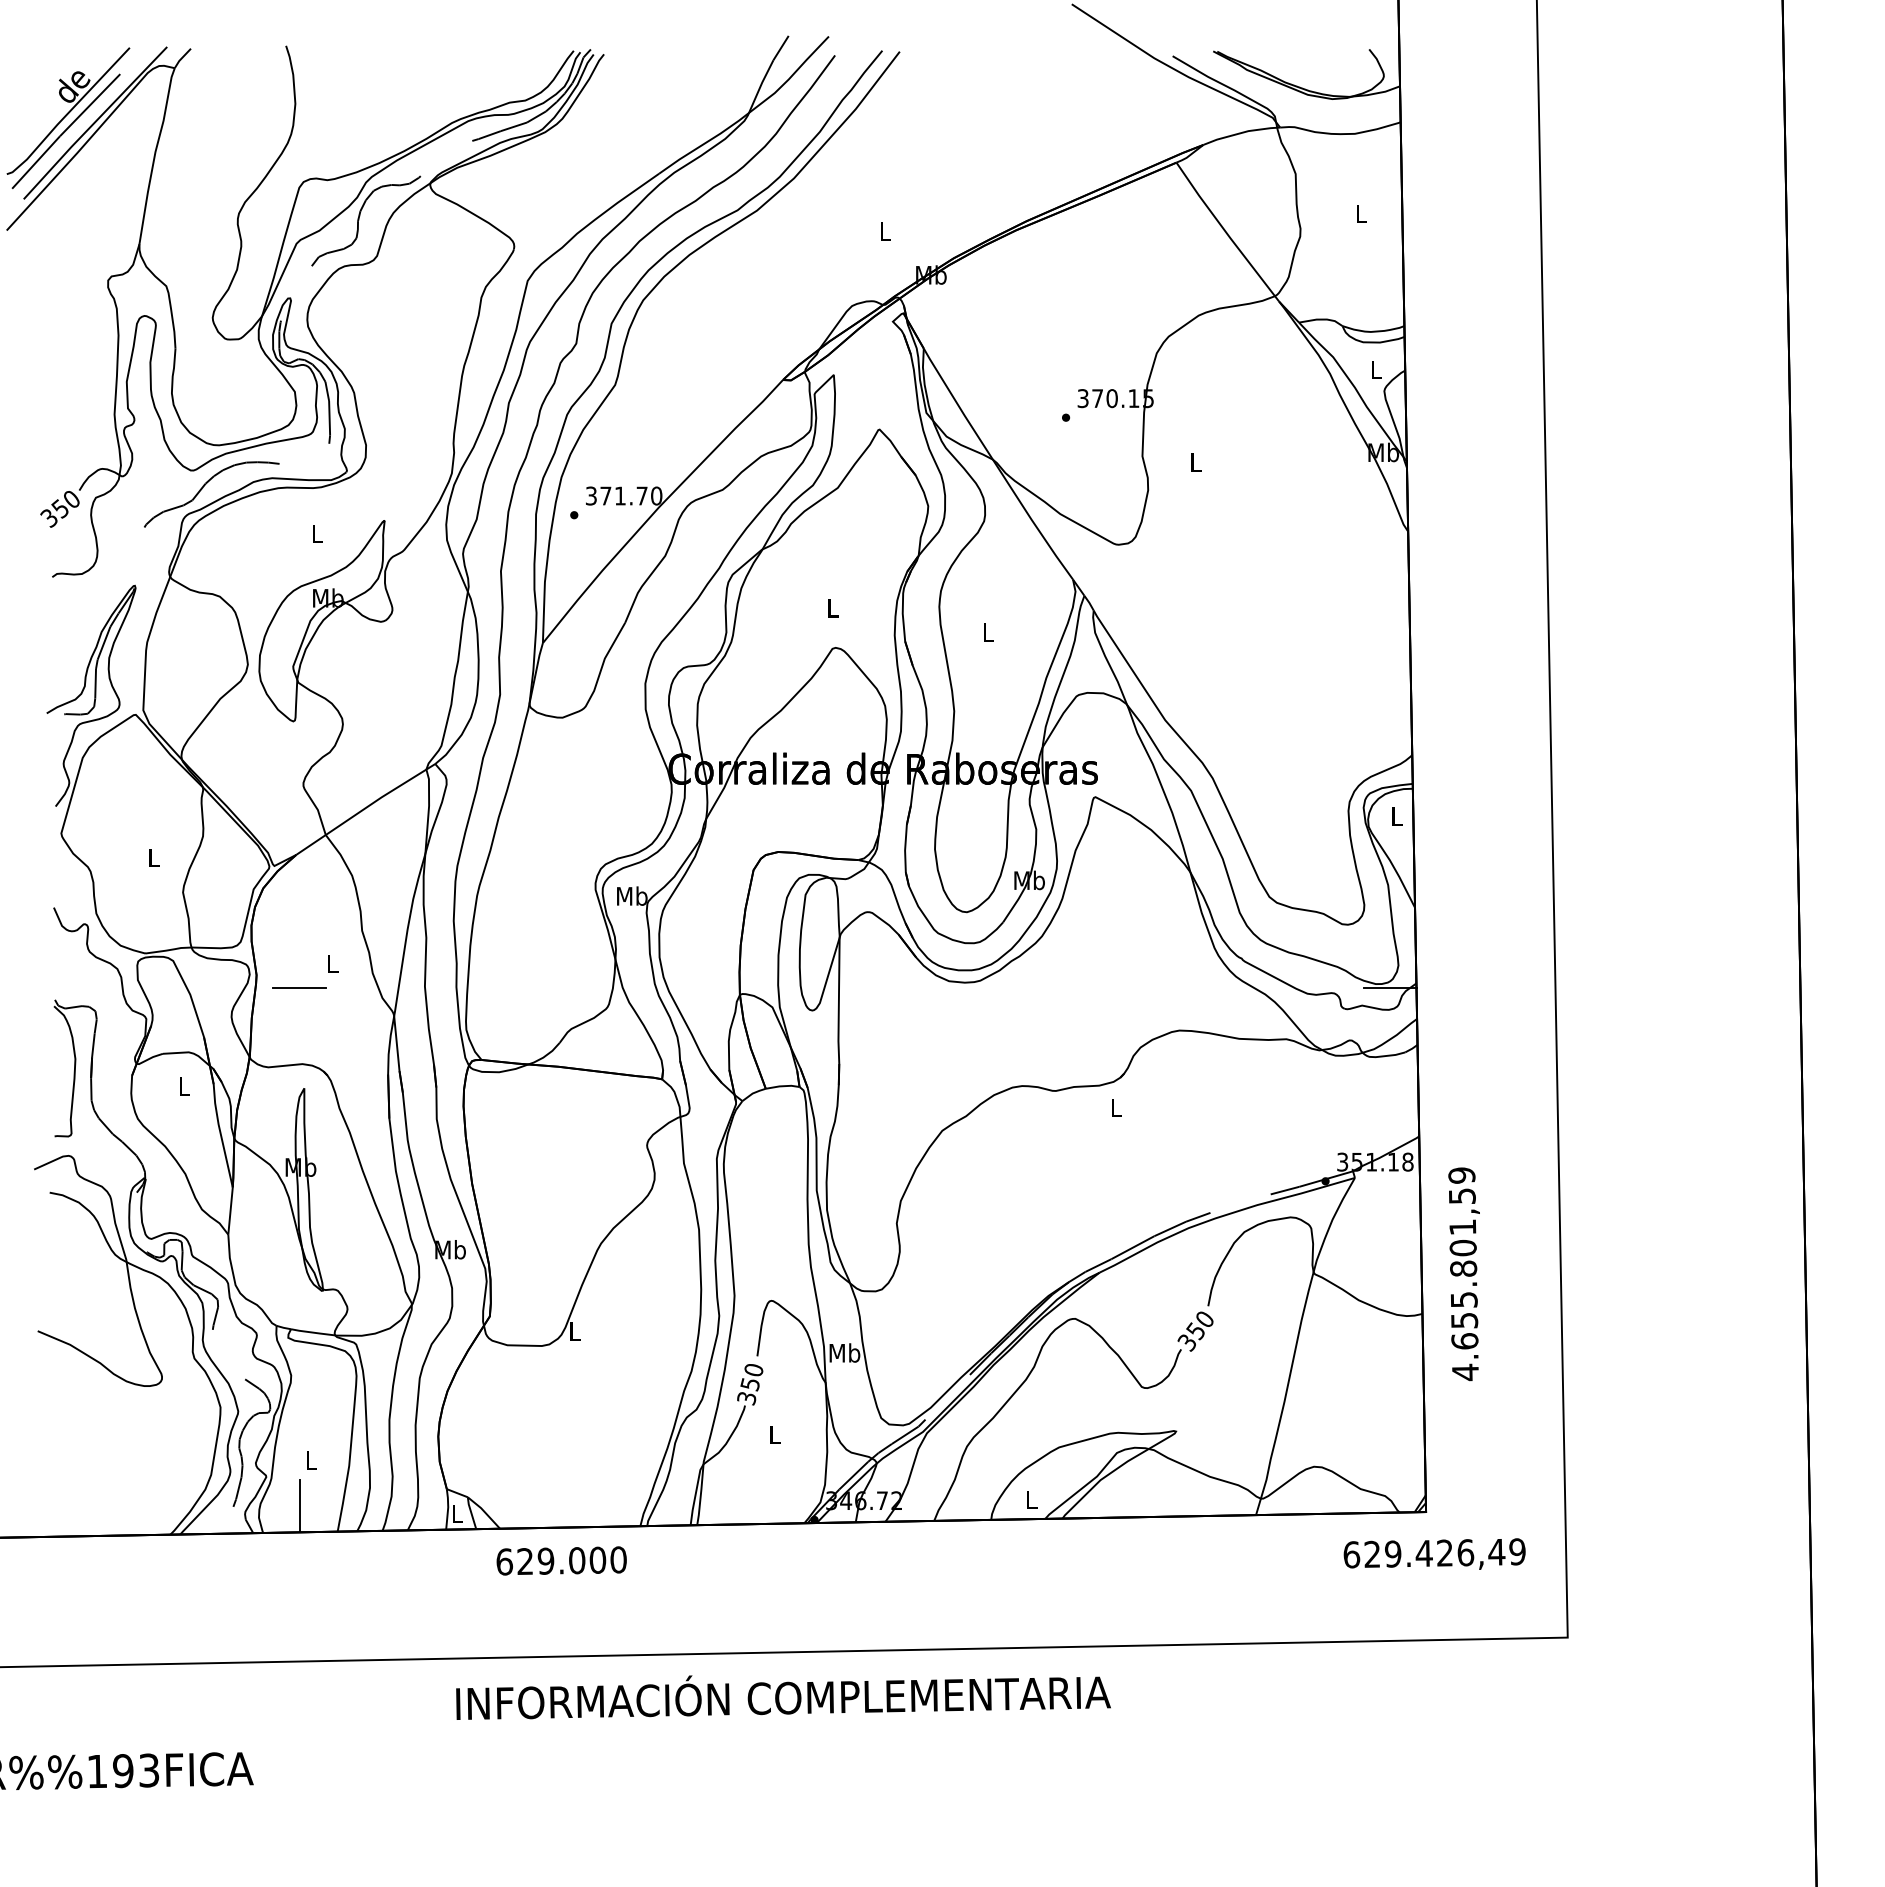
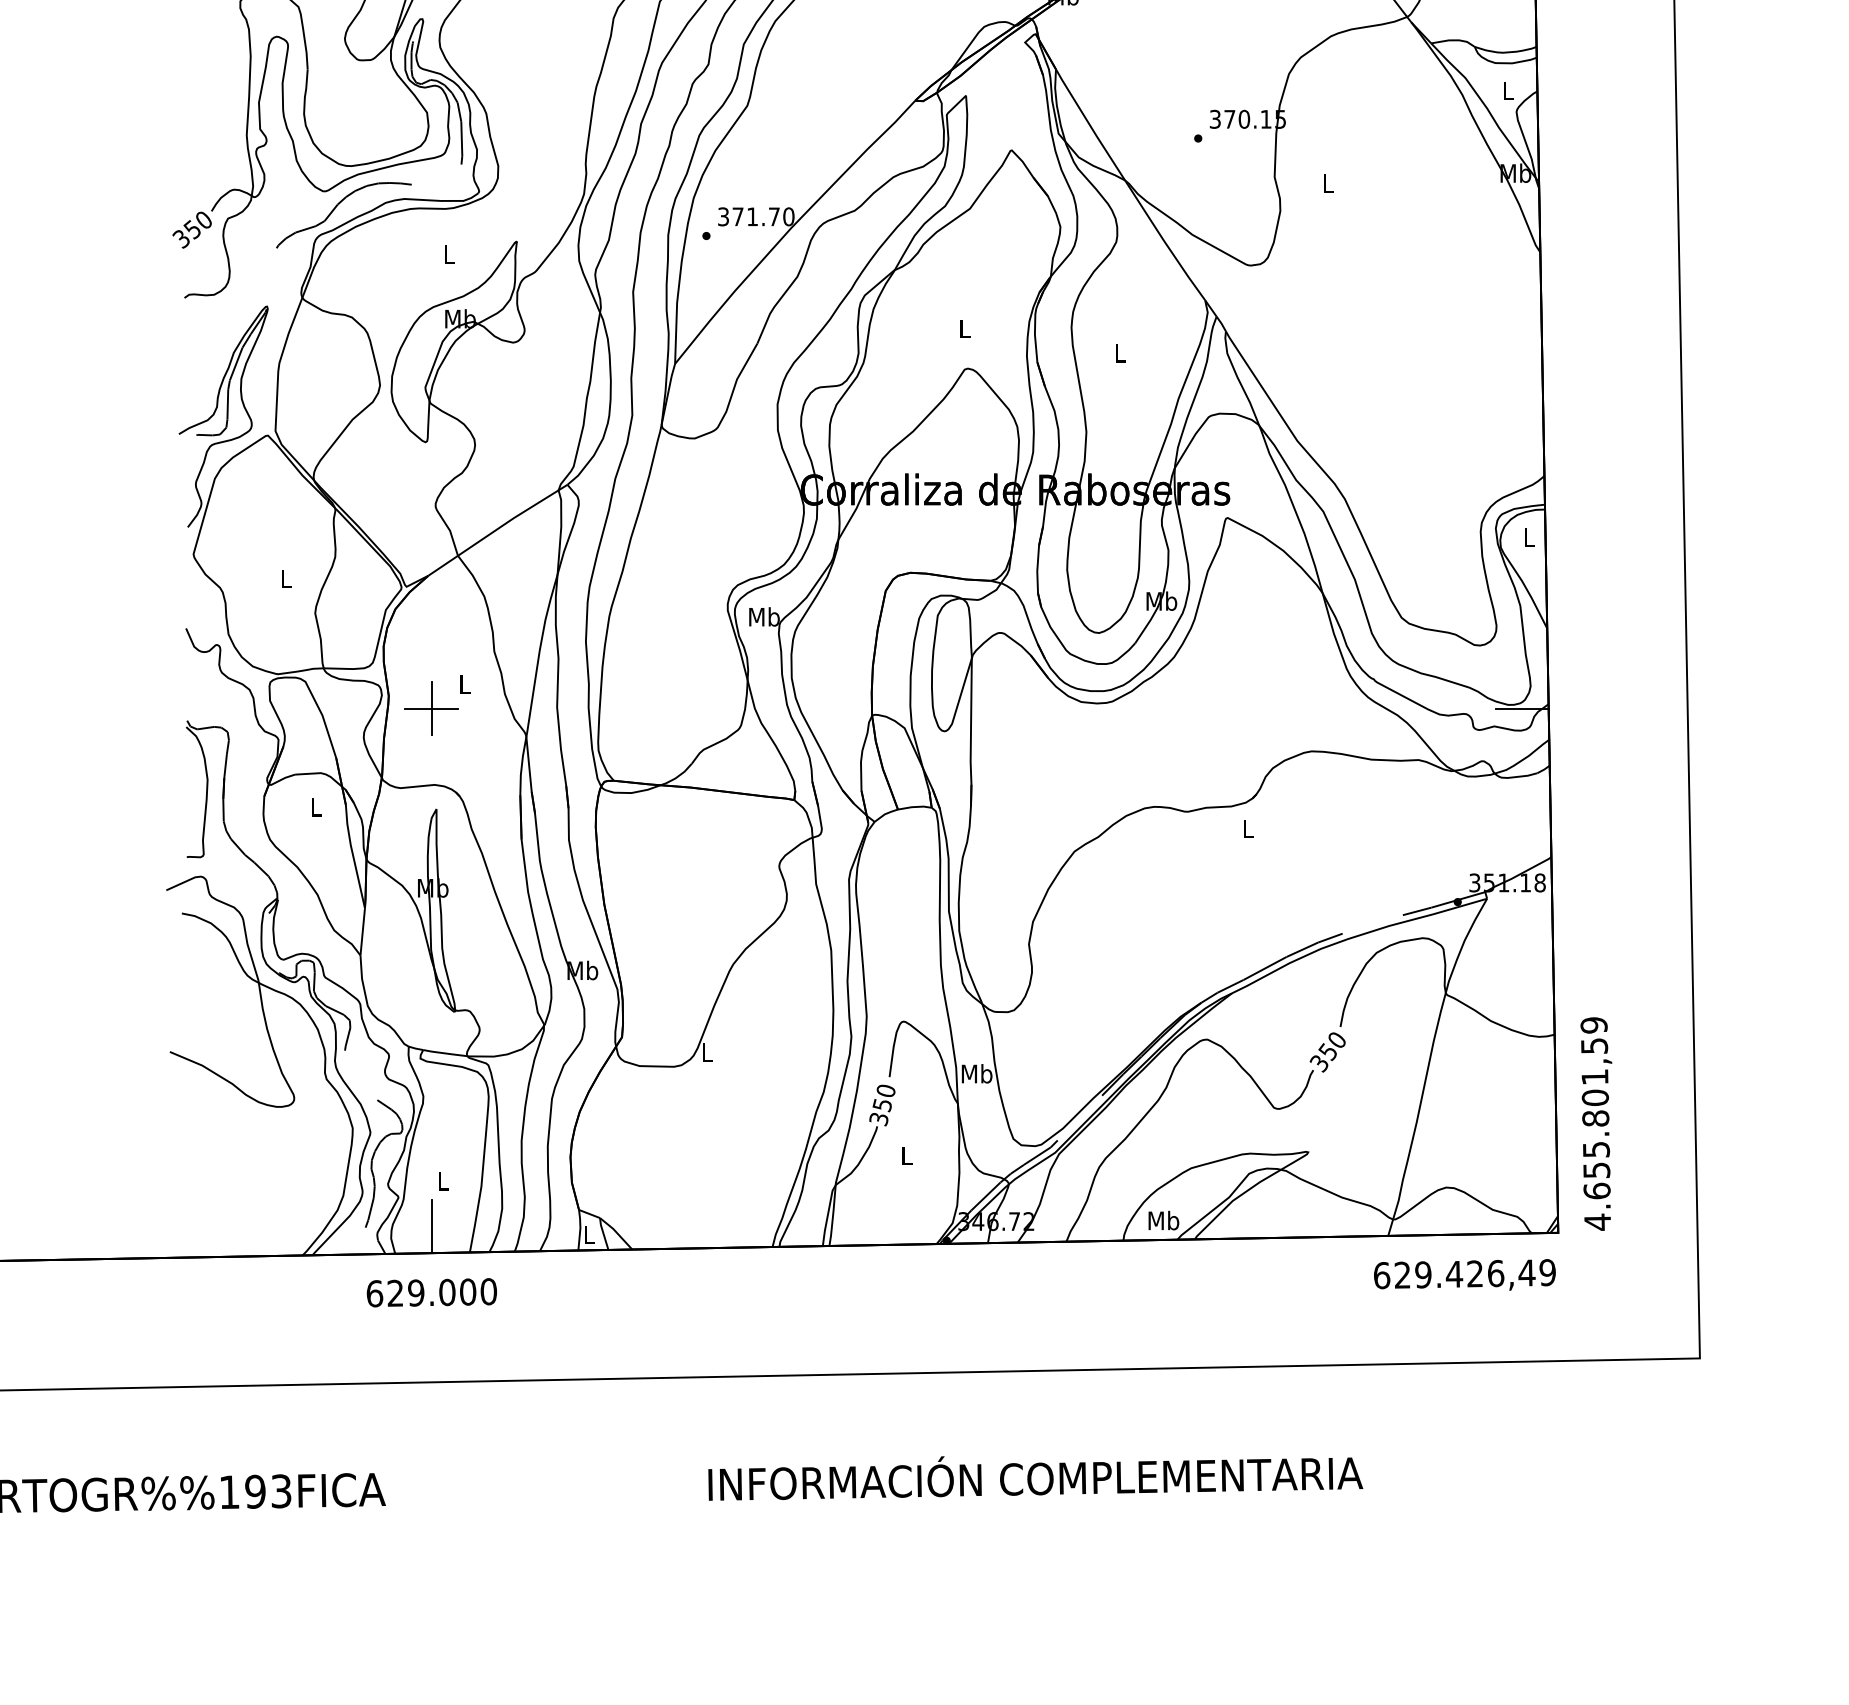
line: (299, 987) -> (431, 708), added
text: (1463, 1274) -> (1595, 1124), moved
text: (1031, 1499) -> (1163, 1220), L -> Mb
text: (1434, 1553) -> (1464, 1274), moved
text: (561, 1560) -> (431, 1292), moved
text: (783, 1697) -> (1035, 1478), moved

